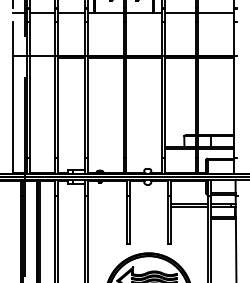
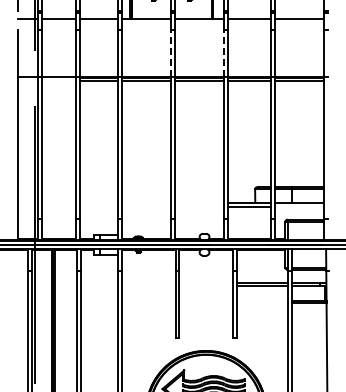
line: (123, 38) -> (170, 53), solid -> dashed
line: (161, 38) -> (223, 53), solid -> dashed
line: (216, 149) -> (299, 206), removed

